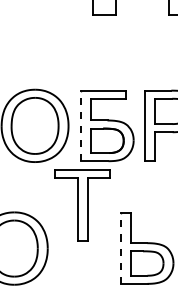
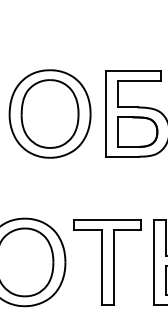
line: (81, 125) -> (106, 113), dashed -> solid
part: (82, 205) -> (107, 262), moved
line: (121, 248) -> (154, 262), dashed -> solid

